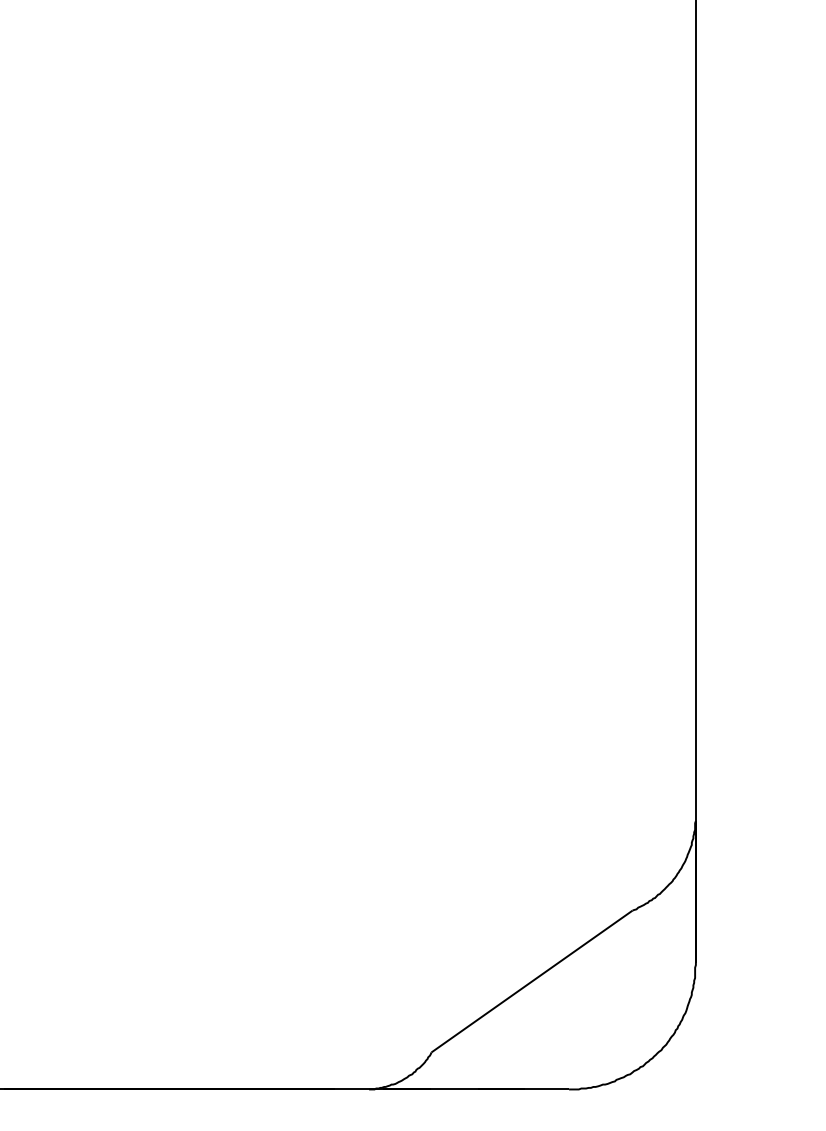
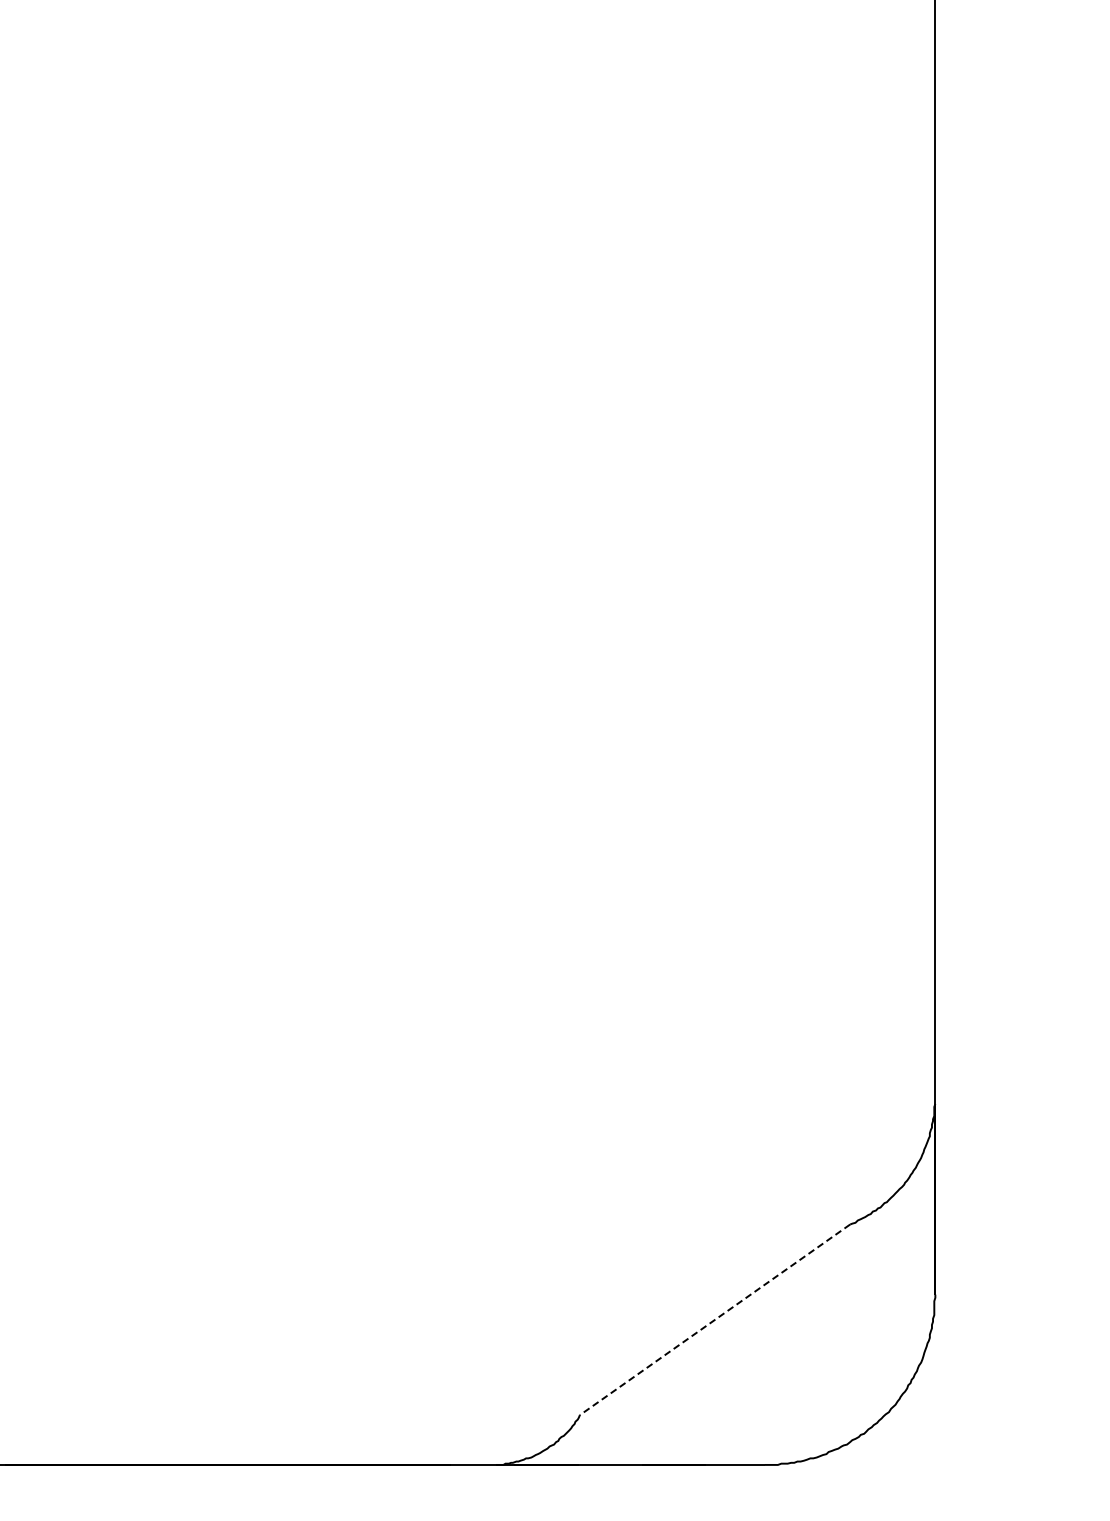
line: (531, 982) -> (714, 1320), solid -> dashed

